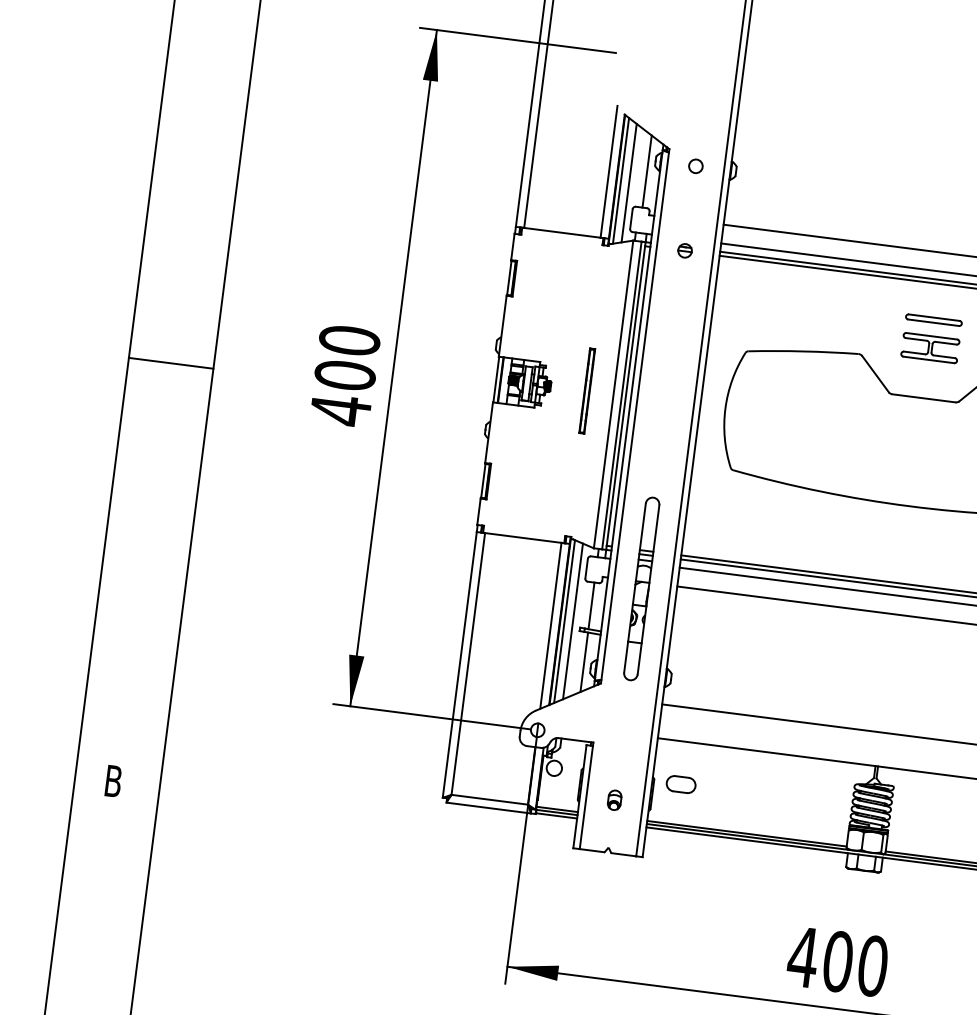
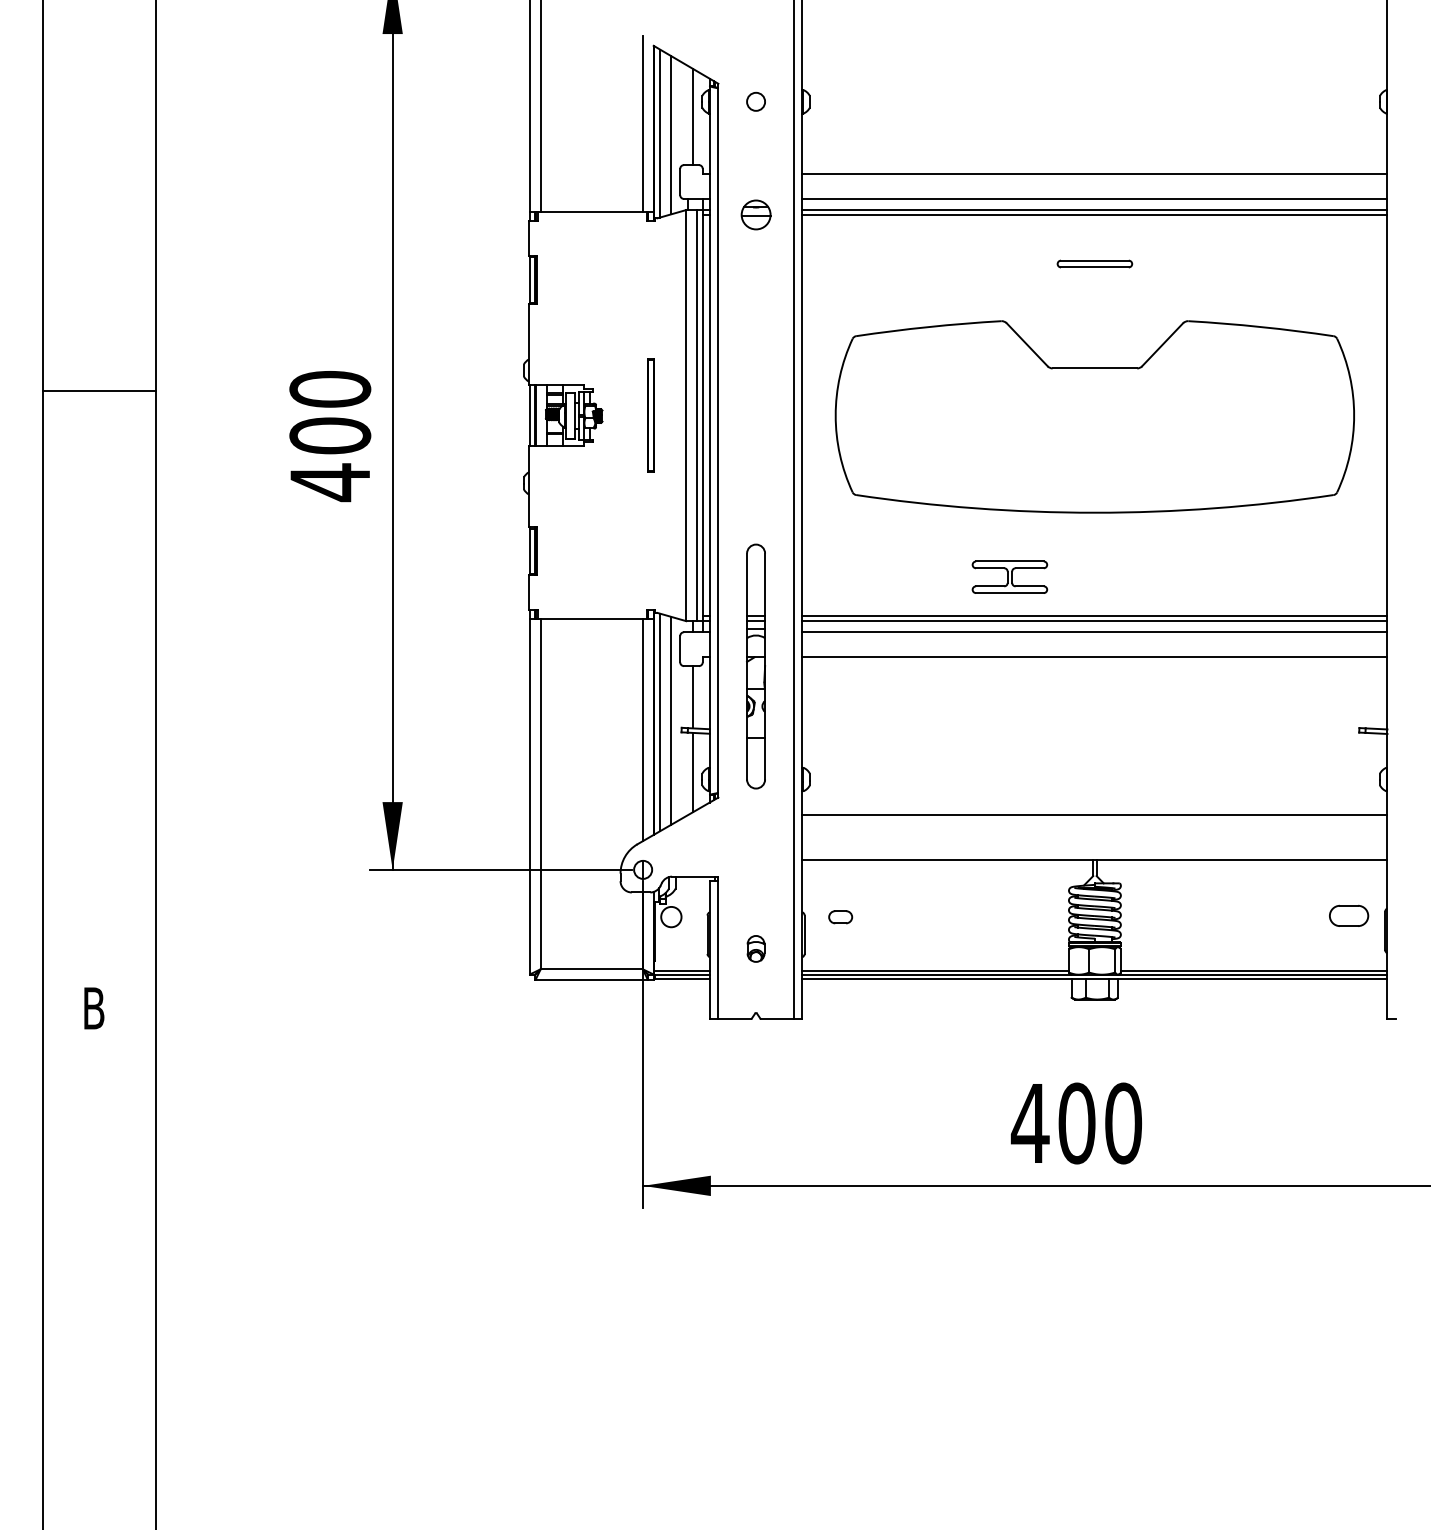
part: (684, 250) -> (755, 214), size x1.6
part: (930, 347) -> (1009, 576), moved
line: (170, 363) -> (98, 391), moved
part: (680, 784) -> (840, 917), size x0.6

